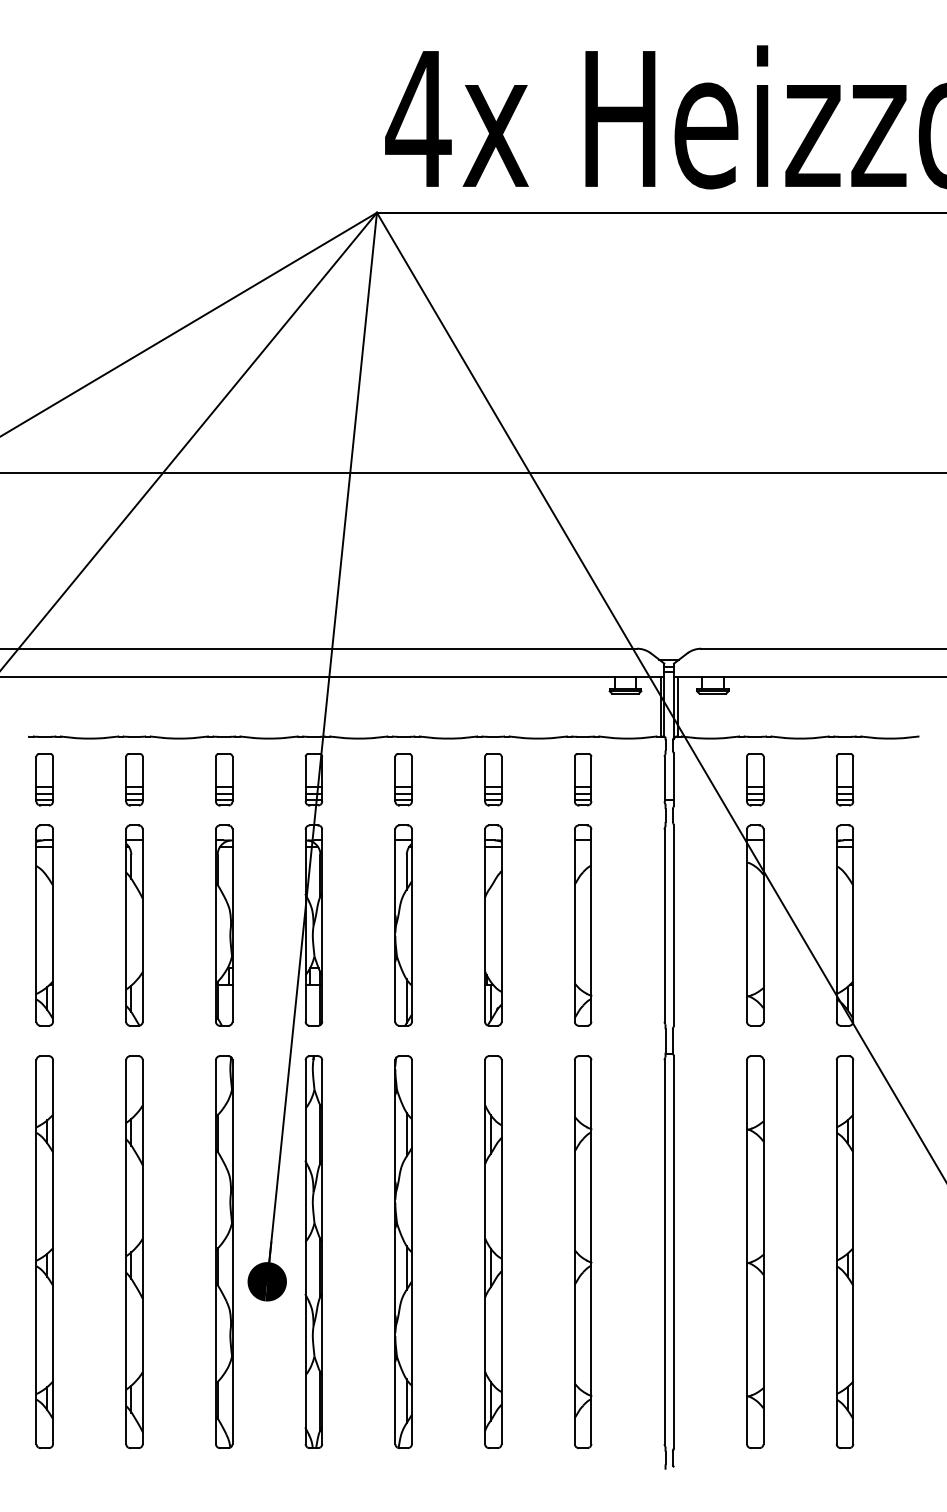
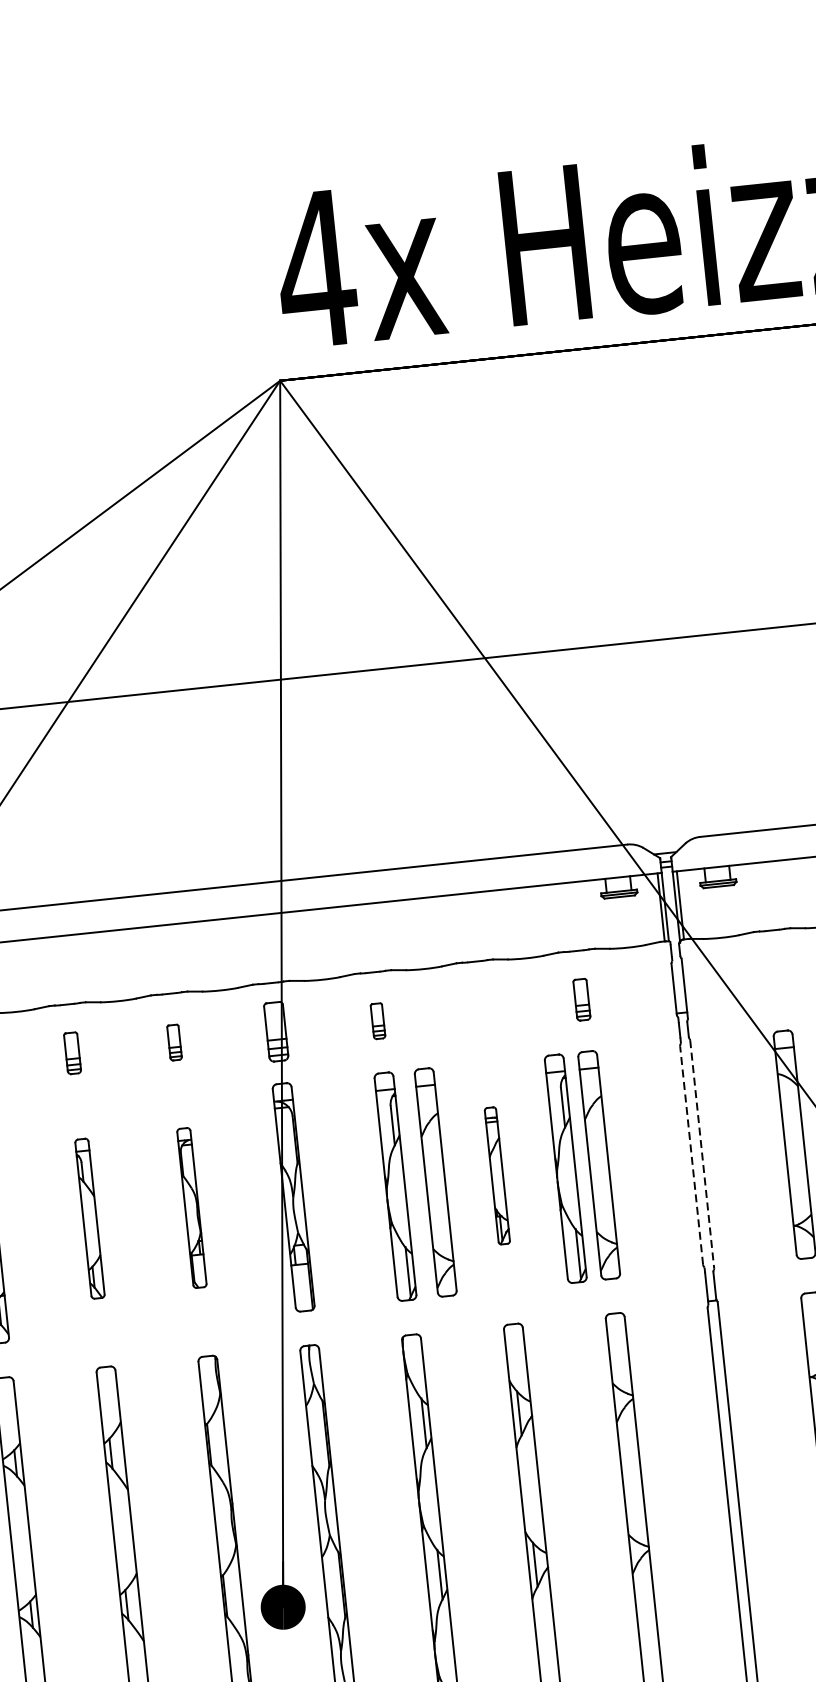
part: (134, 779) -> (72, 1052), size x0.7
part: (224, 779) -> (174, 1042), size x0.6
part: (403, 779) -> (377, 1020), size x0.6
part: (493, 779) -> (480, 1010), removed
part: (583, 779) -> (582, 999), size x0.7
part: (755, 779) -> (777, 978), removed
part: (134, 925) -> (90, 1218), size x0.7
part: (224, 925) -> (192, 1207), size x0.7
part: (439, 925) -> (436, 1182), added
part: (493, 925) -> (497, 1175), size x0.6
part: (553, 925) -> (565, 1168), added
line: (664, 925) -> (691, 1155), solid -> dashed
line: (673, 925) -> (701, 1154), solid -> dashed

